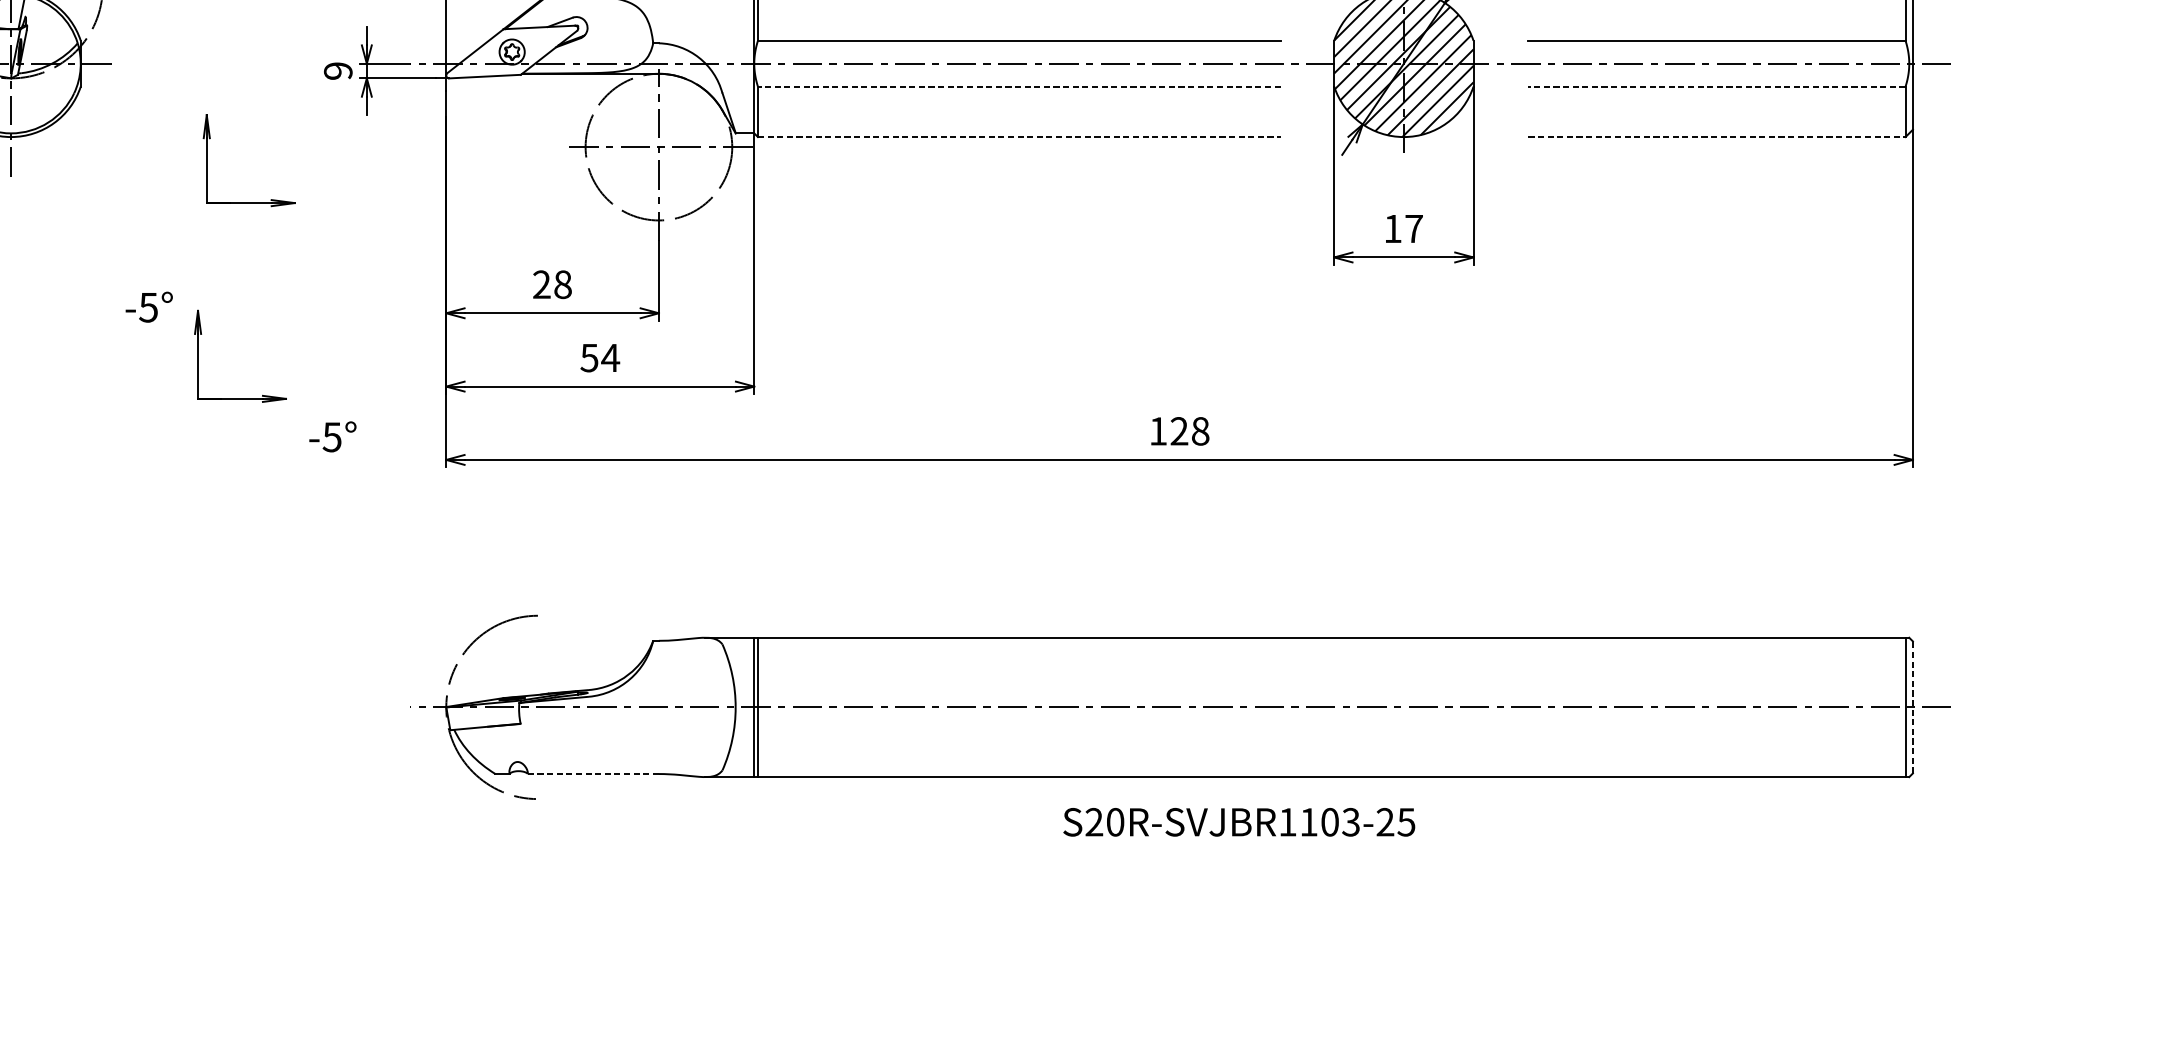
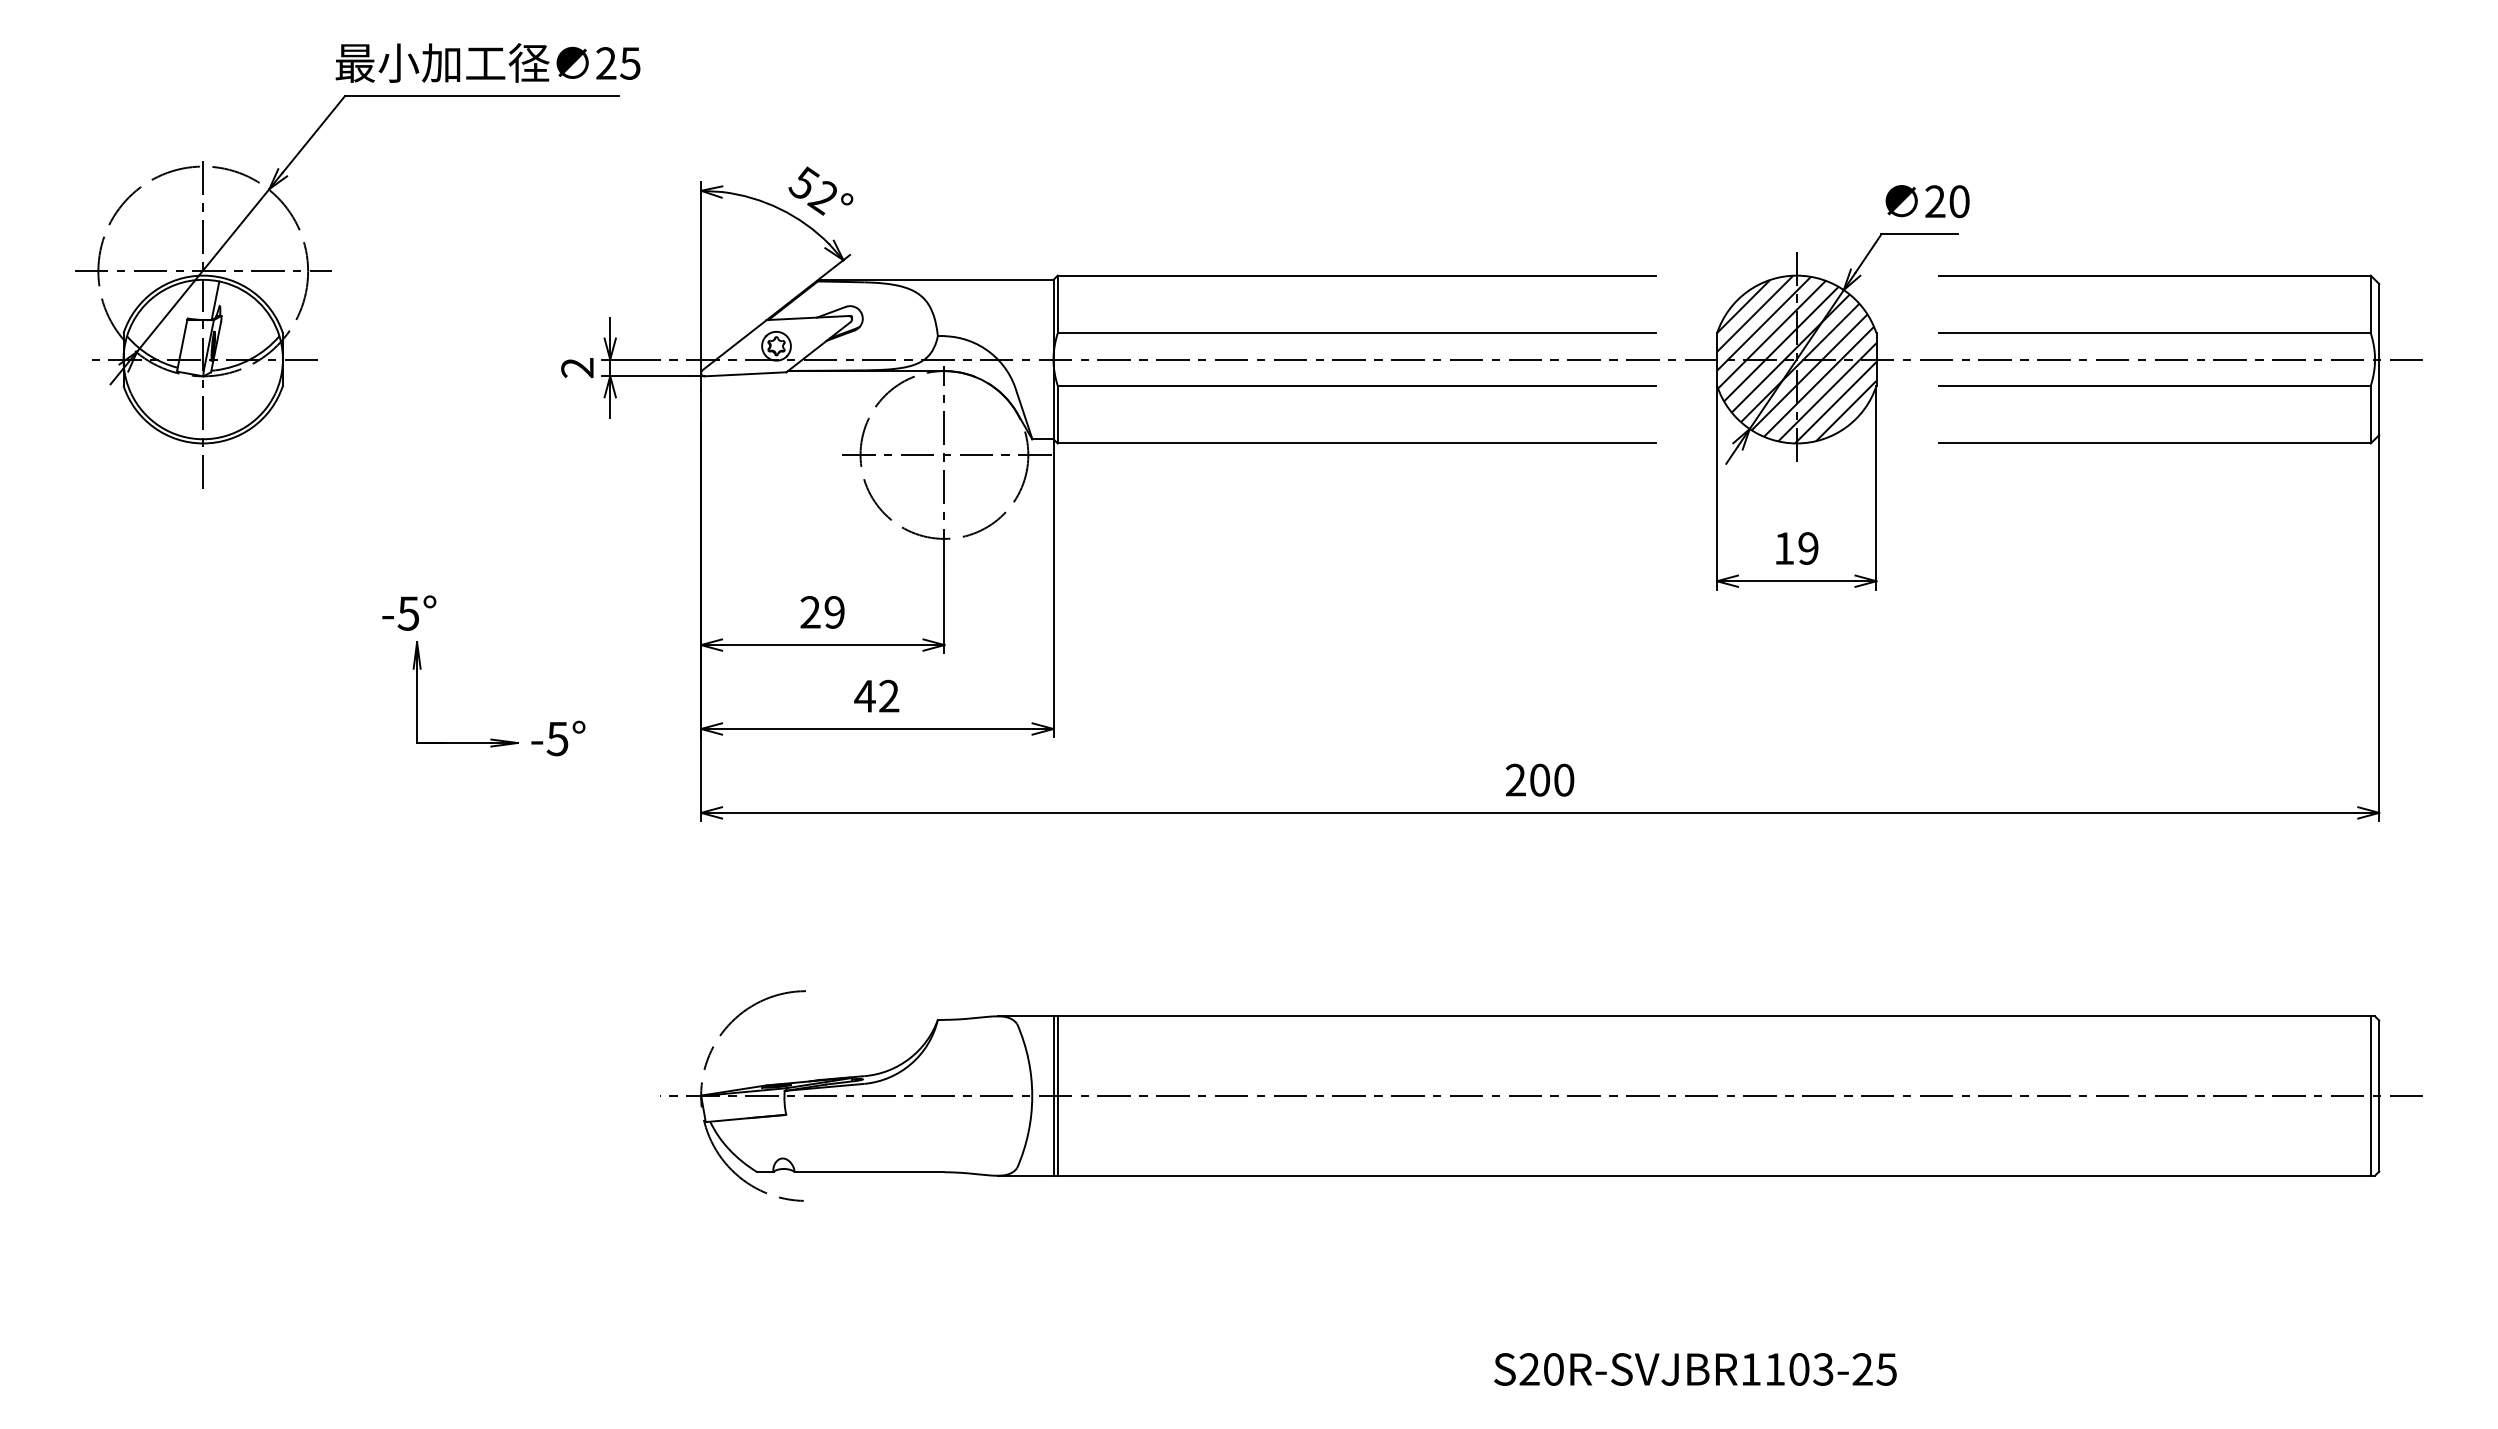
text: (338, 71) -> (577, 368), 9 -> 2
line: (1019, 86) -> (1356, 385), dashed -> solid
line: (1717, 86) -> (2155, 385), dashed -> solid
line: (1019, 137) -> (1357, 443), dashed -> solid
line: (1717, 137) -> (2155, 443), dashed -> solid
part: (207, 160) -> (427, 470), removed
text: (1414, 228) -> (1808, 548), 17 -> 19
text: (562, 284) -> (834, 612), 28 -> 29
text: (149, 306) -> (409, 612), moved
text: (600, 357) -> (877, 695), 54 -> 42
text: (1179, 430) -> (1539, 779), 128 -> 200
text: (332, 436) -> (558, 738), moved
line: (1913, 707) -> (2379, 1096), dashed -> solid
line: (593, 774) -> (869, 1172), dashed -> solid
text: (1239, 822) -> (1695, 1369), moved

